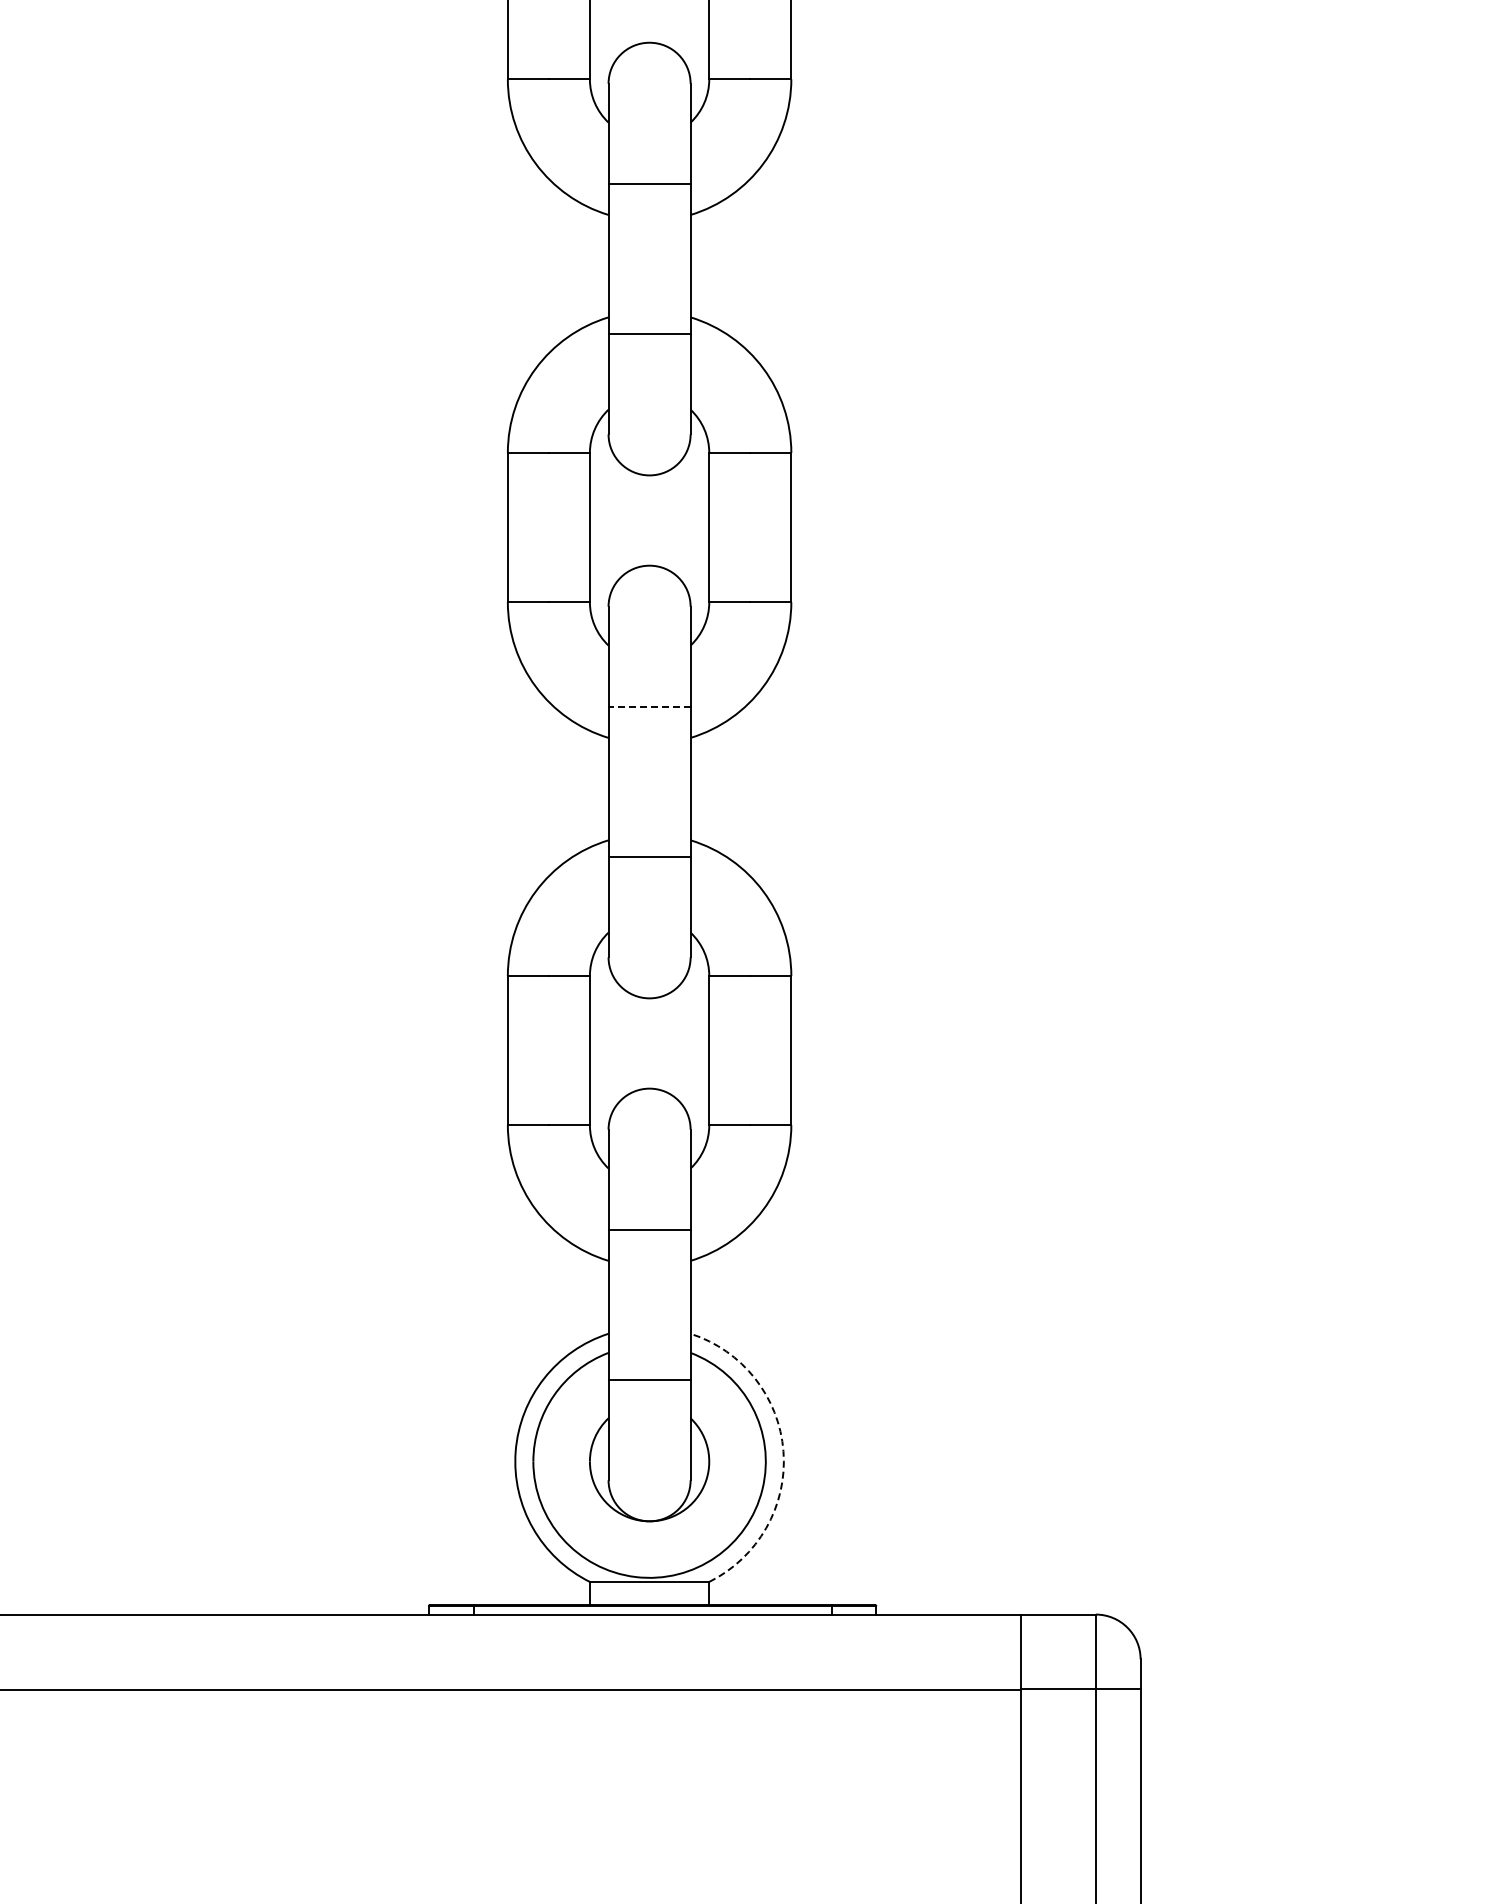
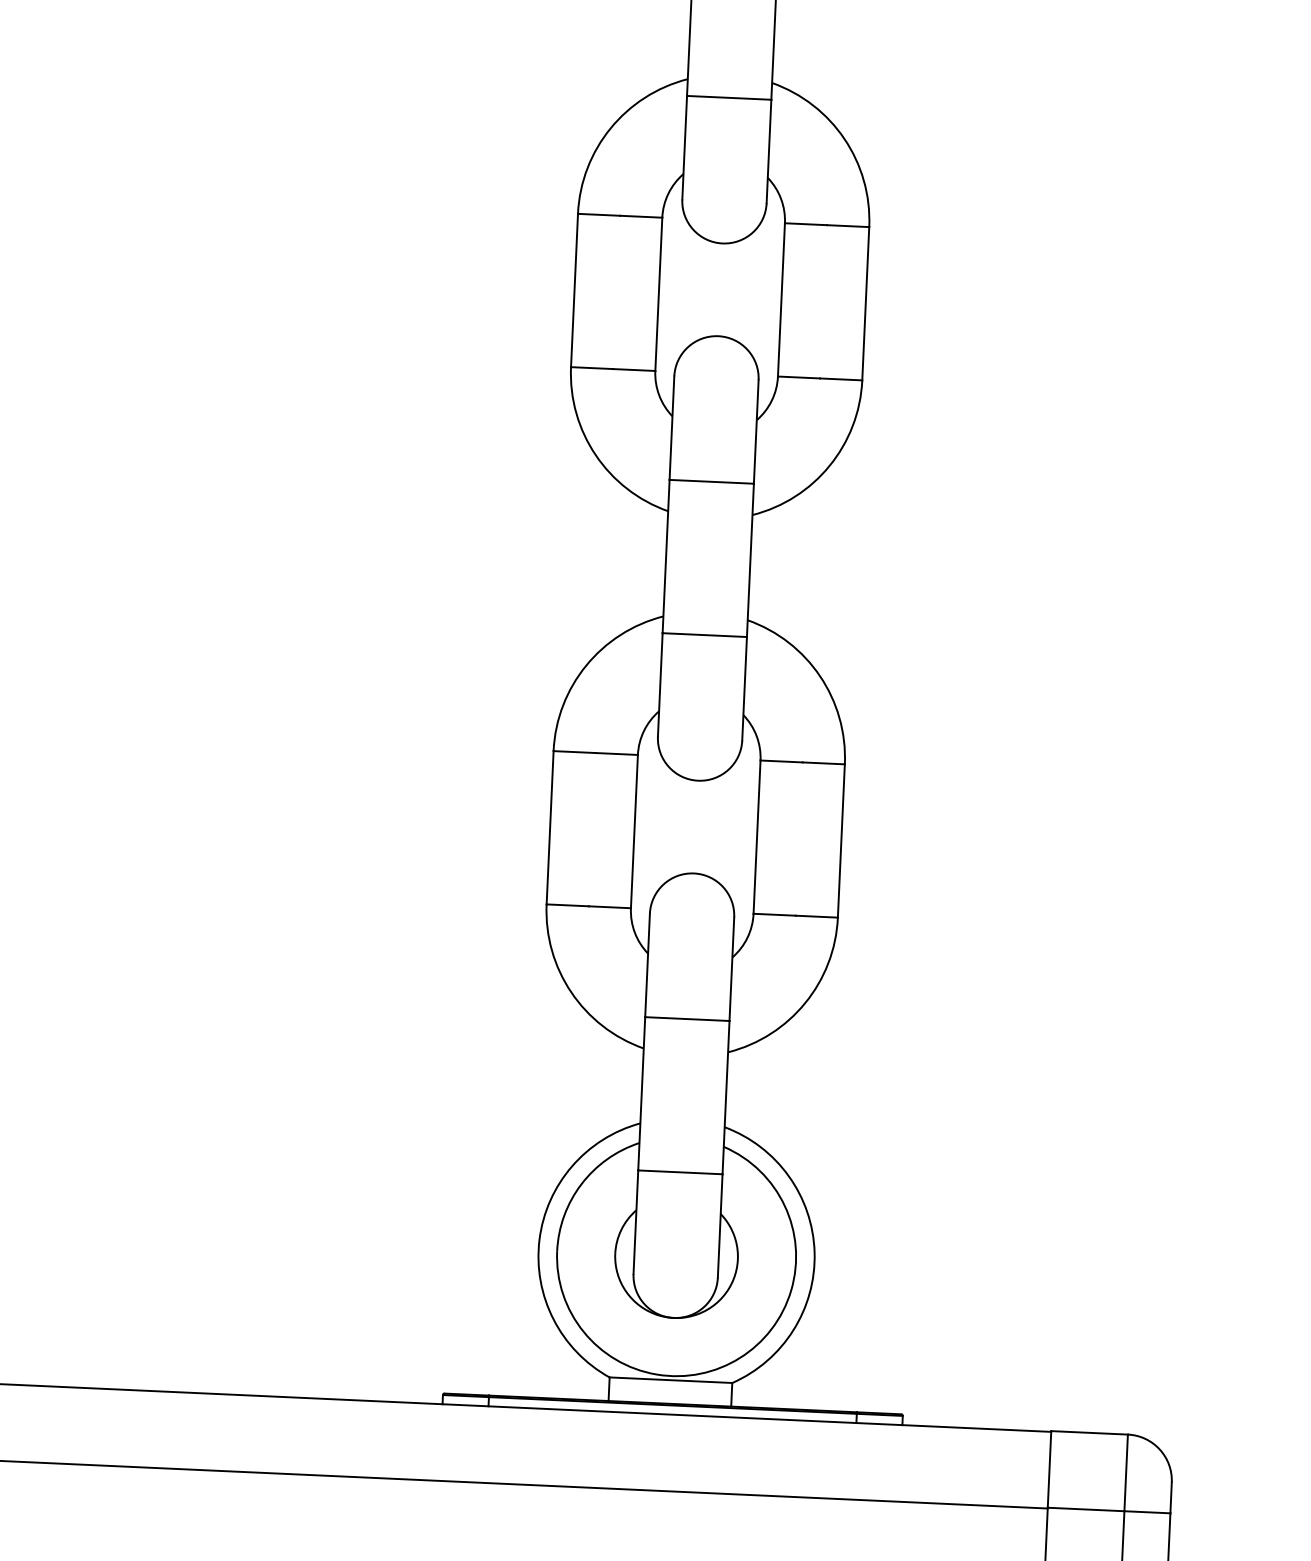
line: (649, 707) -> (711, 481), dashed -> solid
arc: (783, 1451) -> (814, 1252), dashed -> solid

